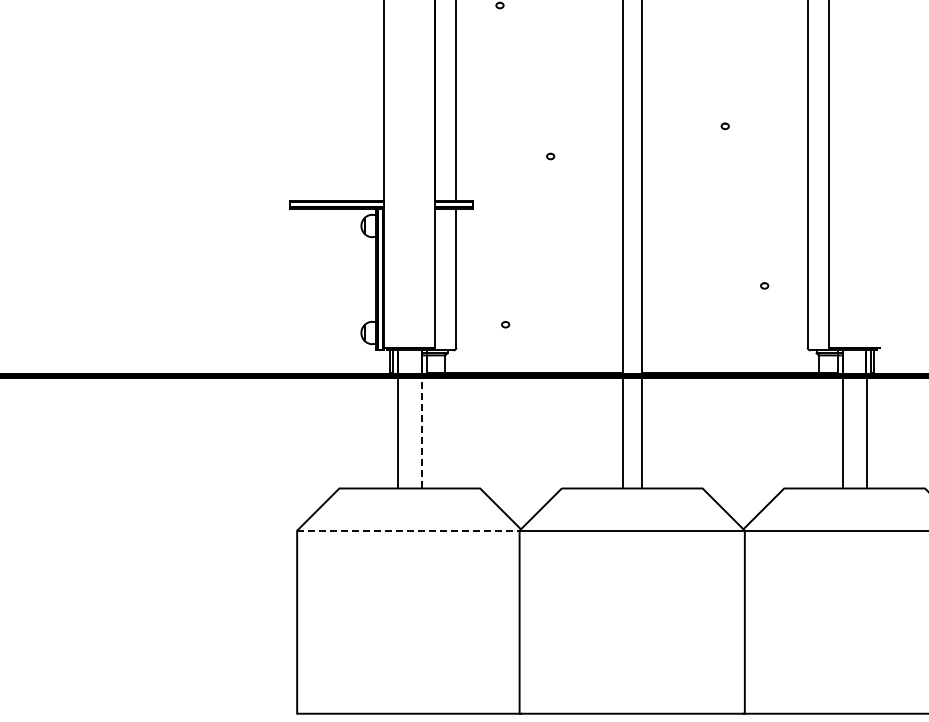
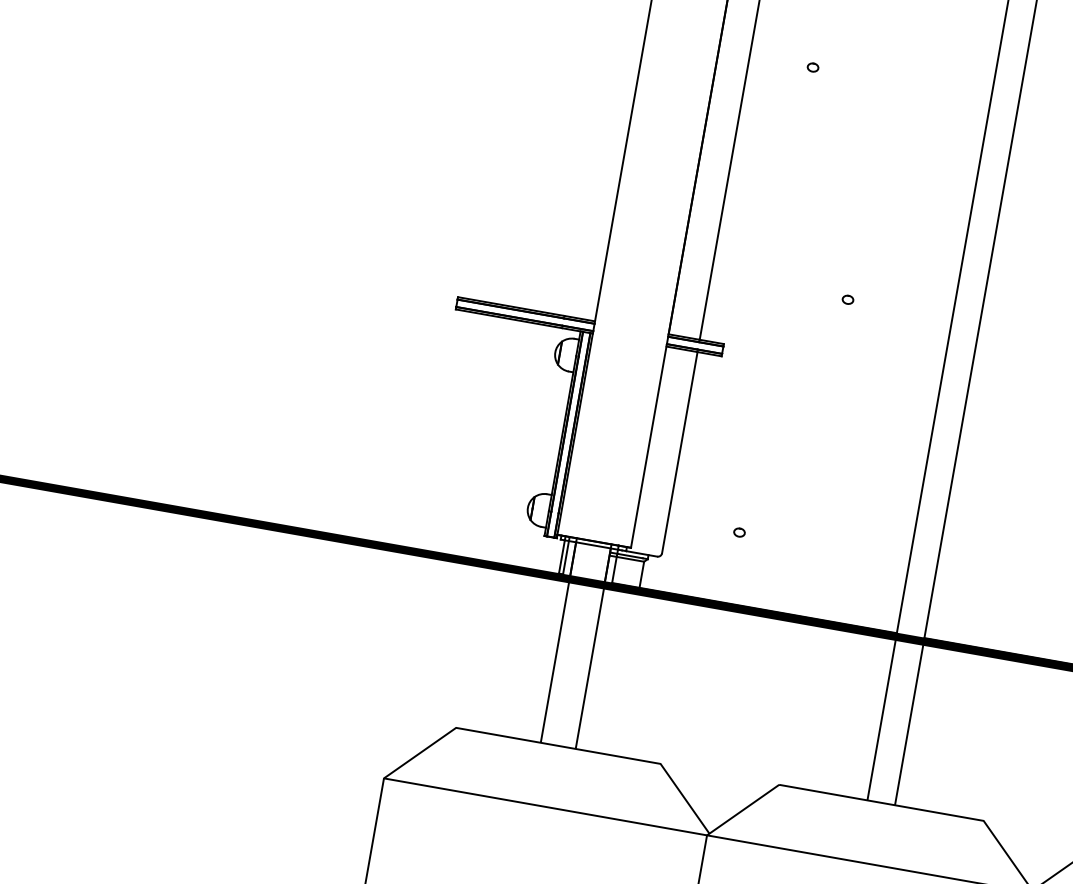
line: (421, 431) -> (589, 666), dashed -> solid
line: (408, 530) -> (545, 806), dashed -> solid

